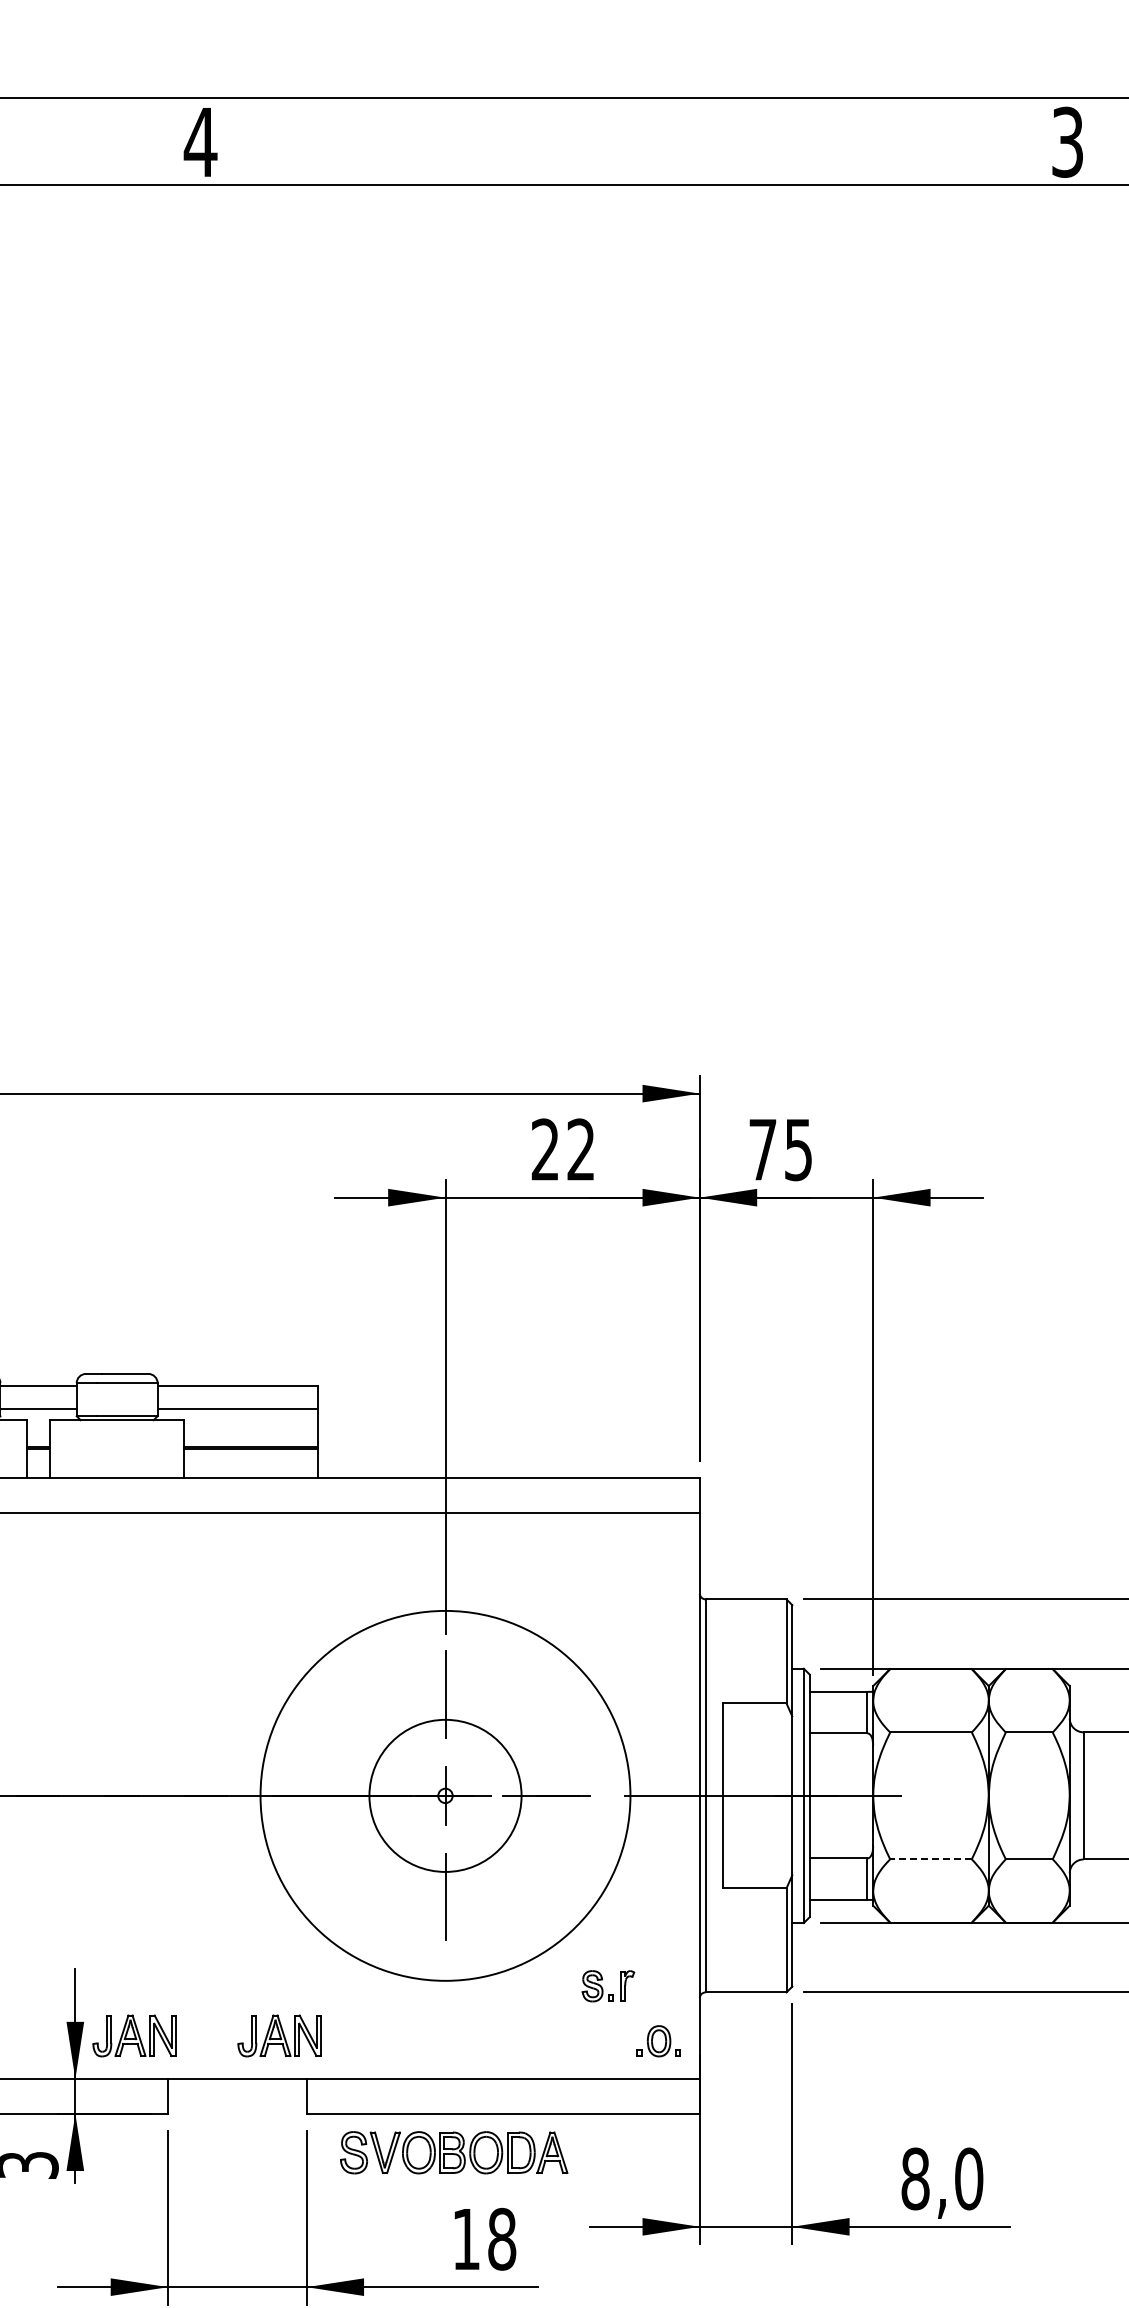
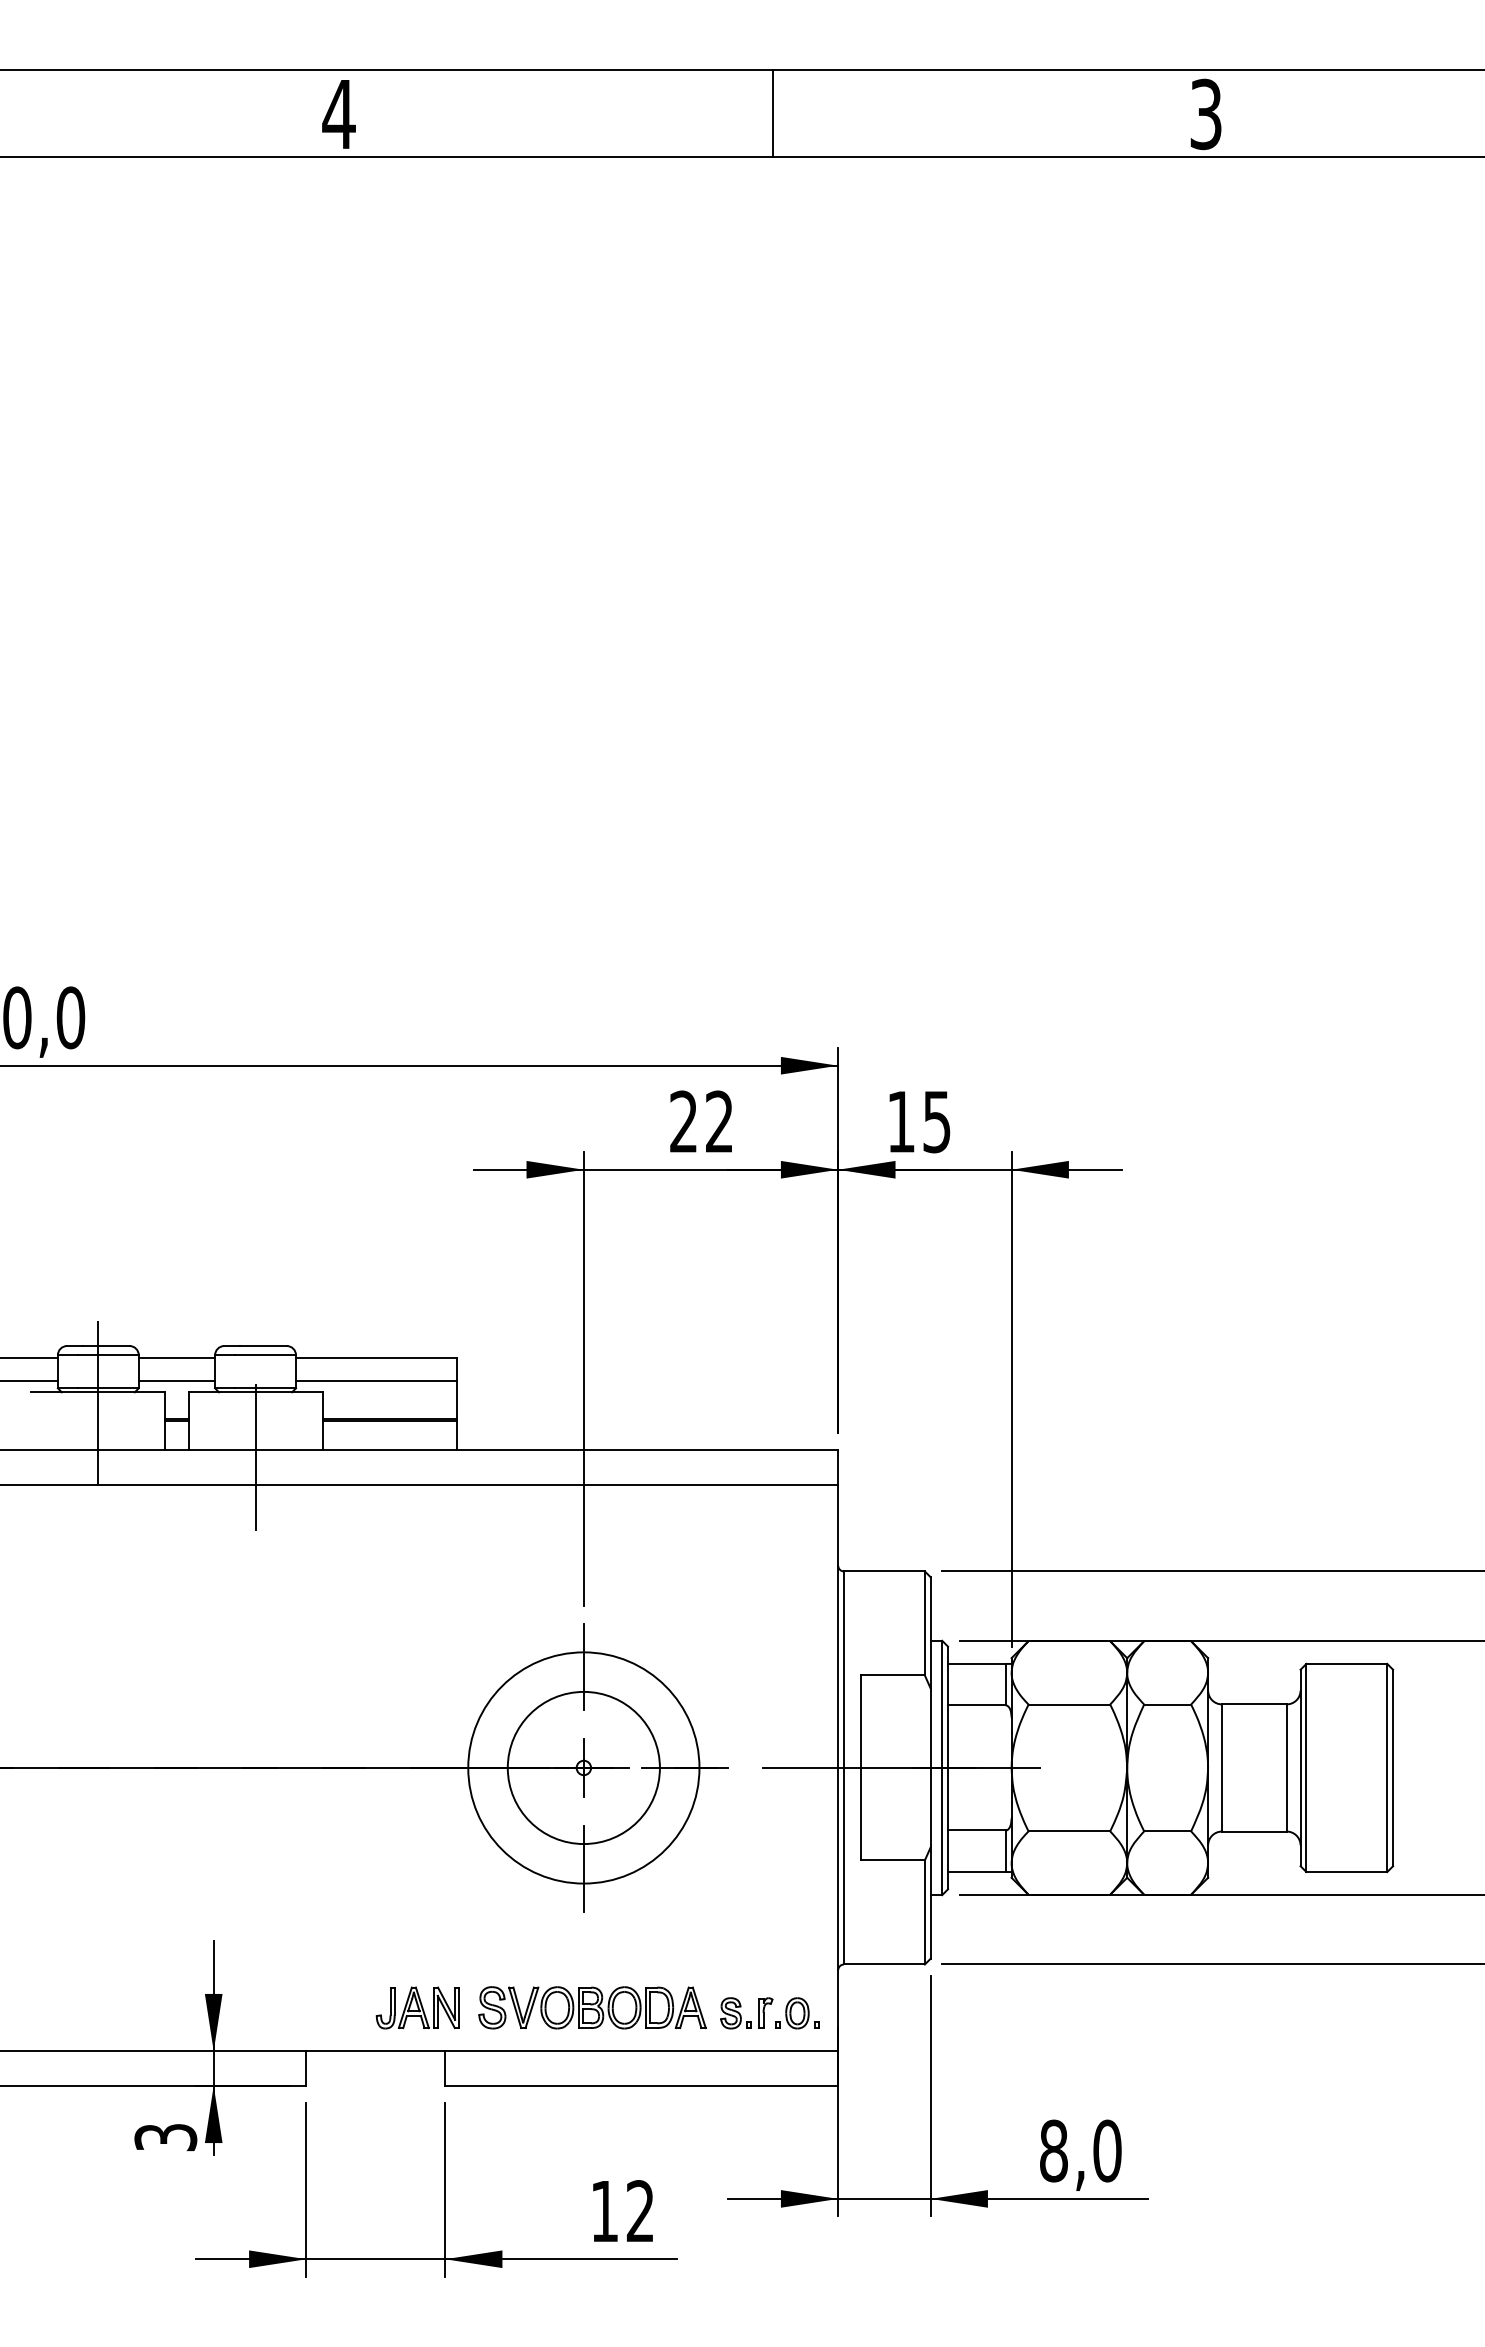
line: (635, 141) -> (773, 113), added
text: (763, 1149) -> (901, 1121), 75 -> 15
line: (117, 1485) -> (255, 1457), added
circle: (445, 1795) -> (583, 1767), size x0.62
line: (931, 1859) -> (1069, 1831), dashed -> solid
part: (608, 1986) -> (746, 2013), moved
part: (134, 2035) -> (272, 2007), removed
part: (454, 2152) -> (592, 2007), moved
text: (502, 2239) -> (640, 2211), 18 -> 12

